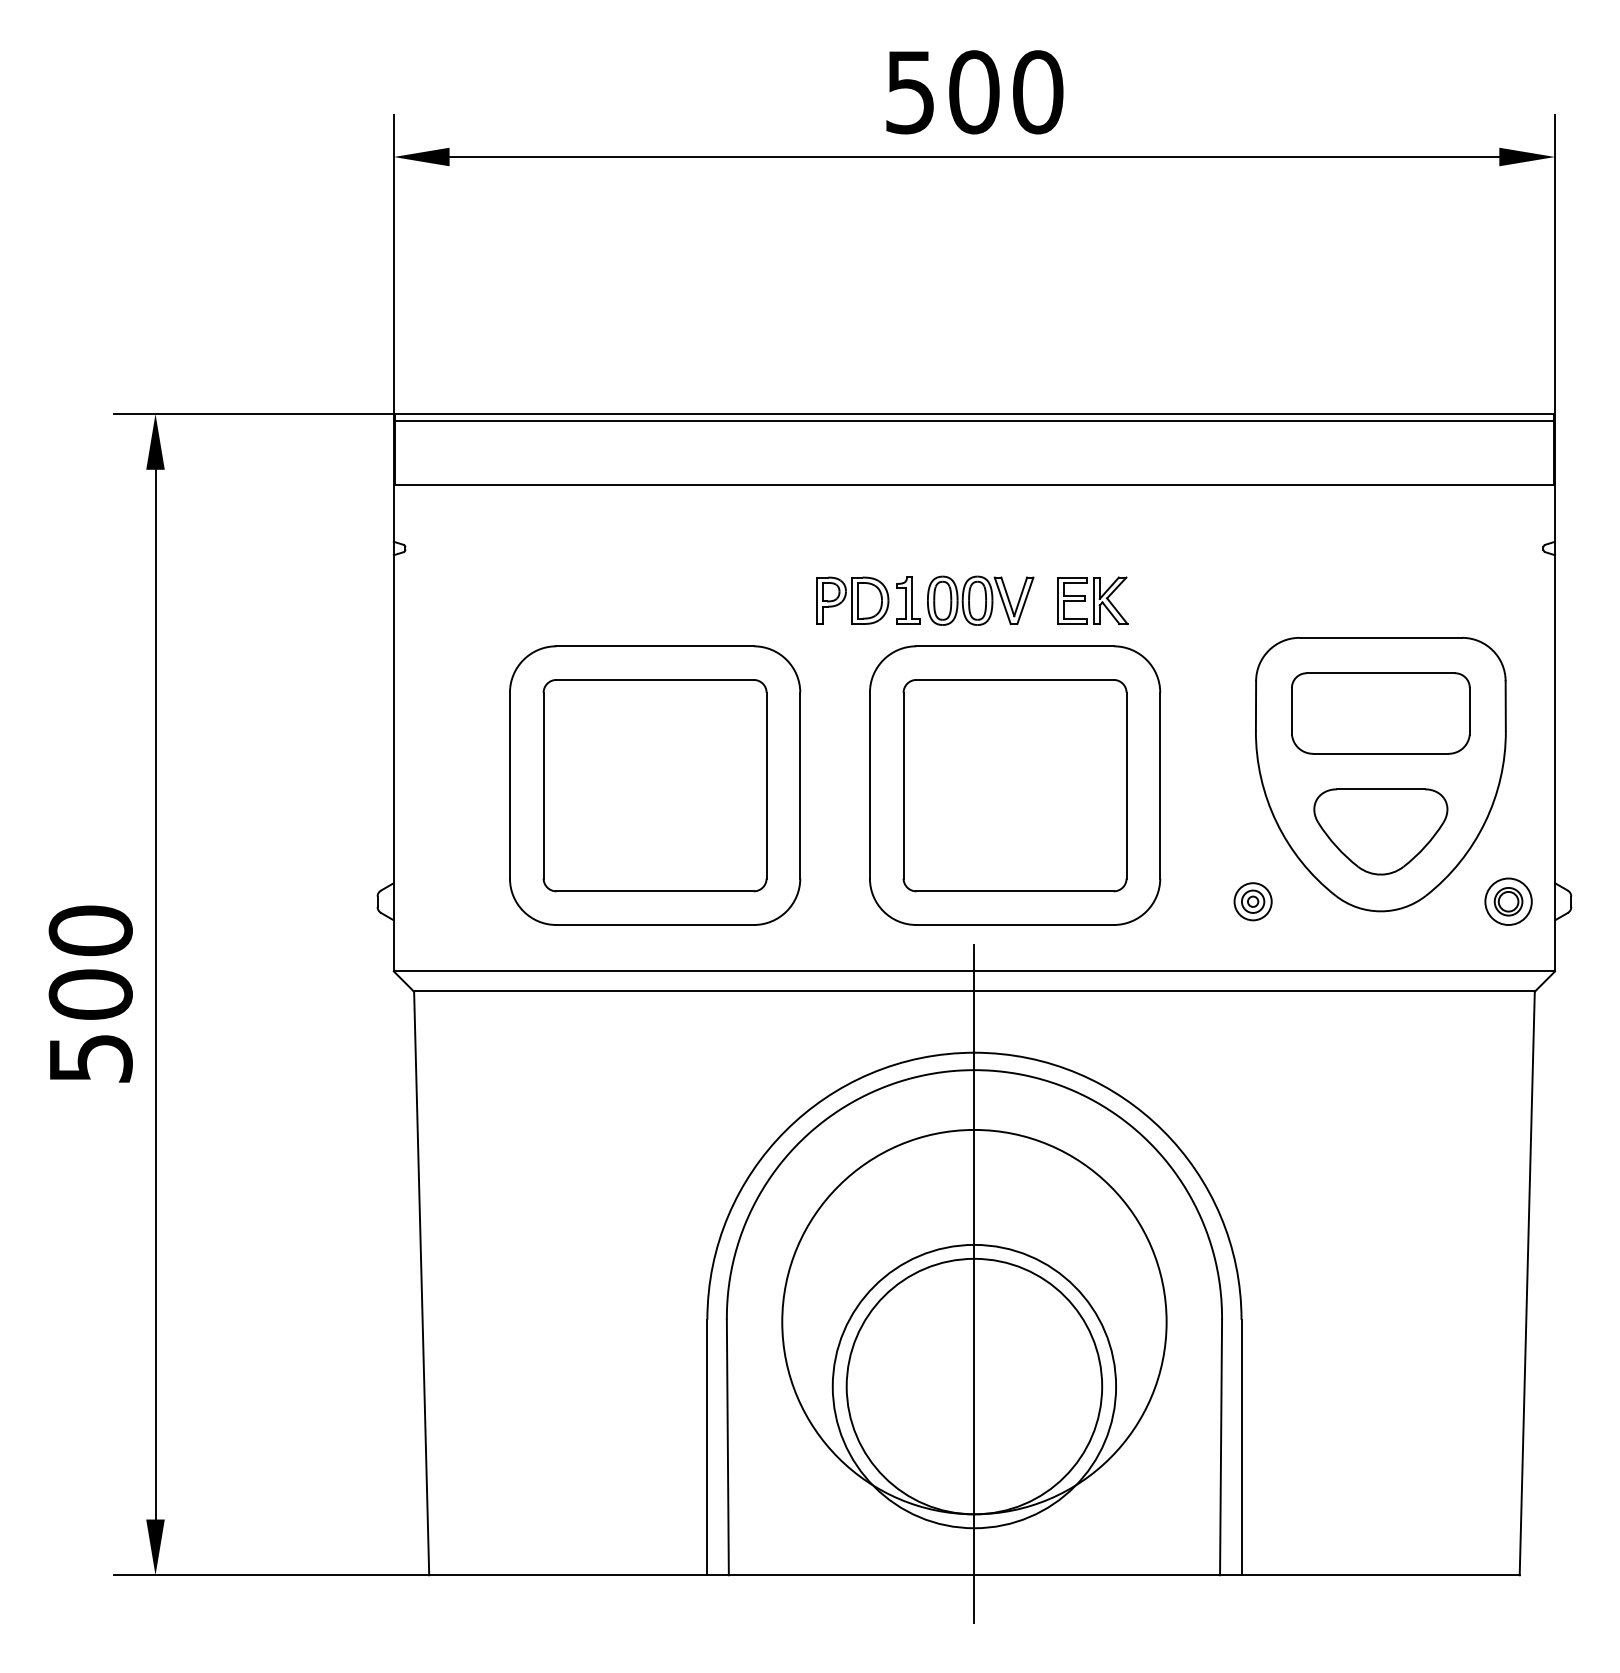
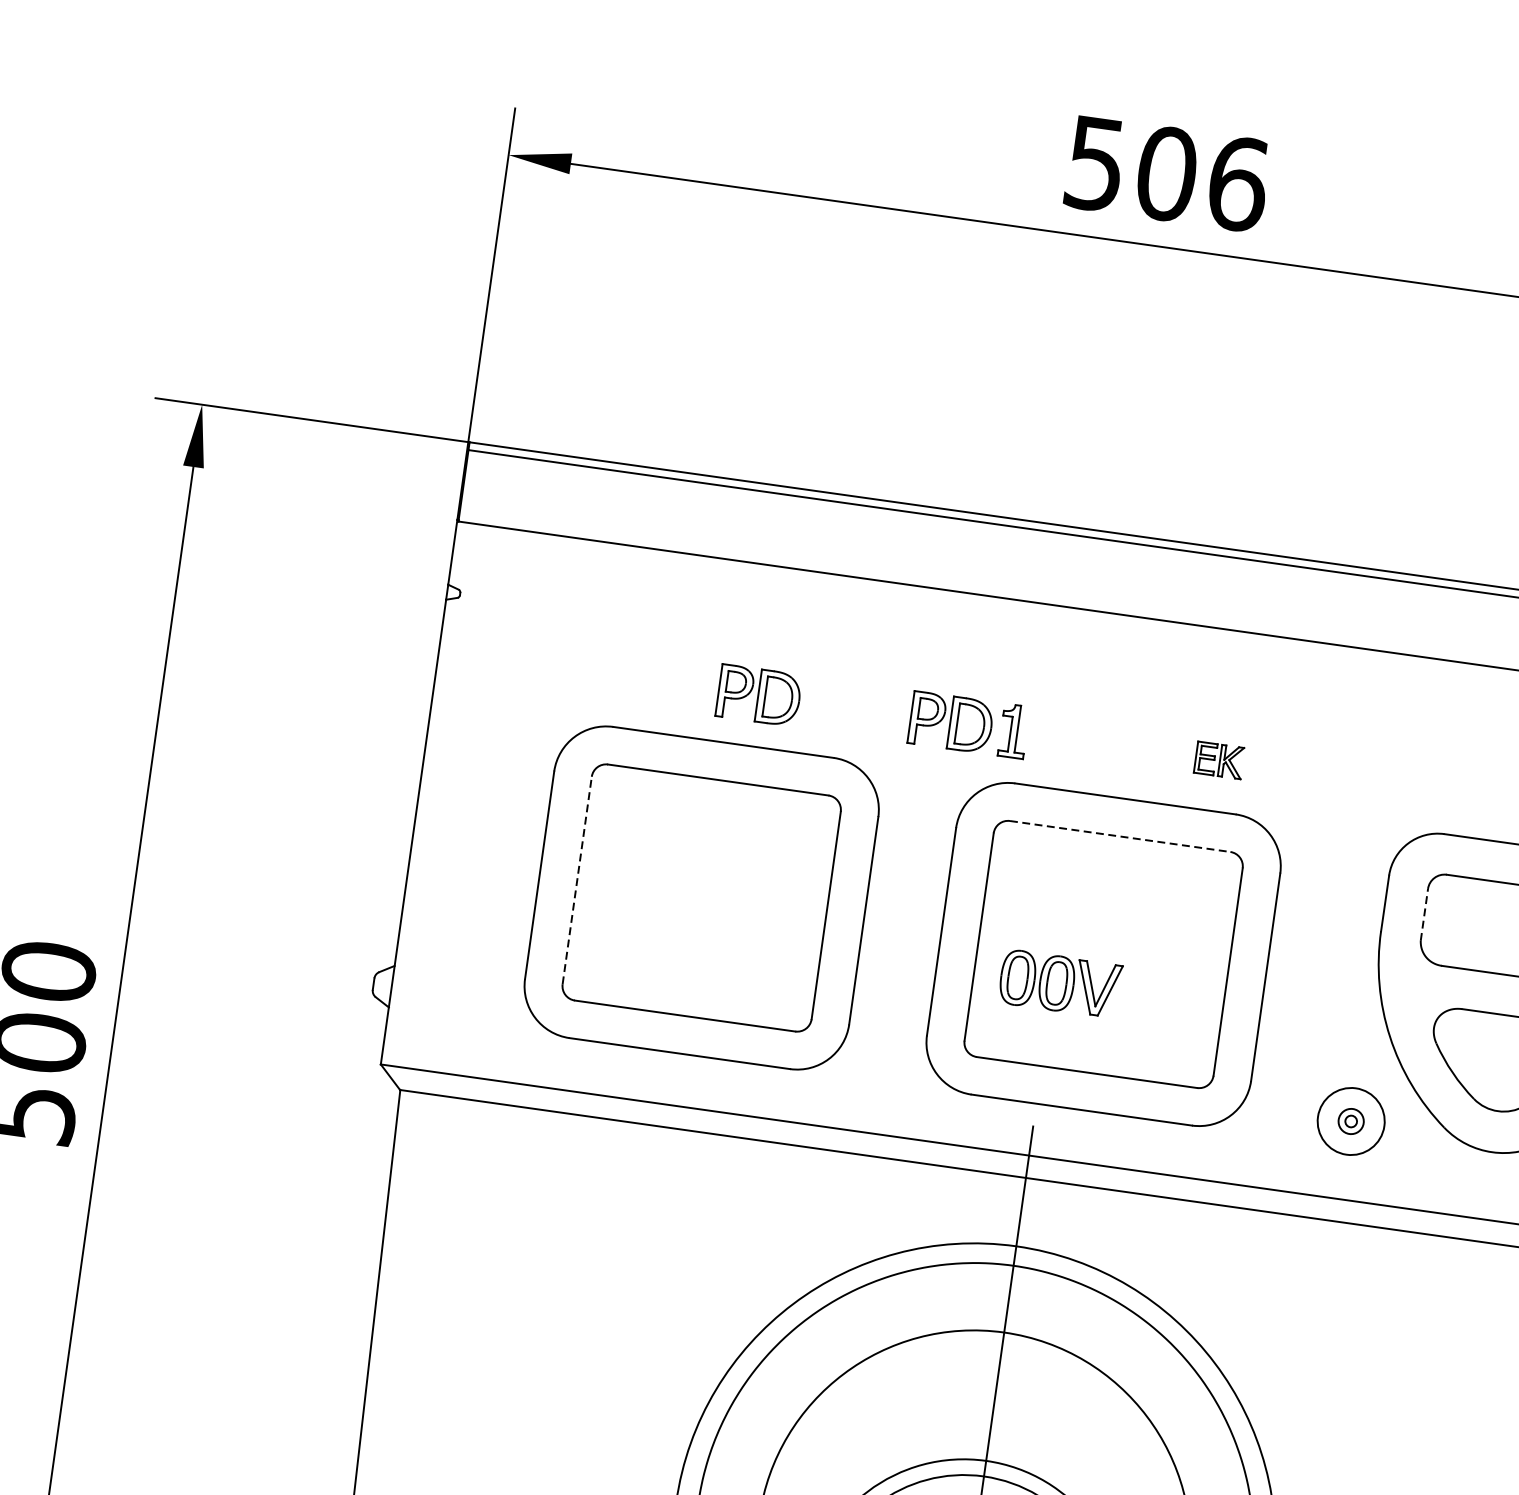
text: (1038, 92) -> (1238, 184), 500 -> 506
part: (680, 600) -> (759, 695), added
part: (980, 600) -> (1060, 983), moved
part: (1092, 600) -> (1219, 759), size x0.6
line: (1015, 679) -> (1120, 836), solid -> dashed
line: (1291, 710) -> (1424, 913), solid -> dashed
line: (543, 785) -> (577, 880), solid -> dashed
circle: (1252, 901) -> (1350, 1121), size x1.6

